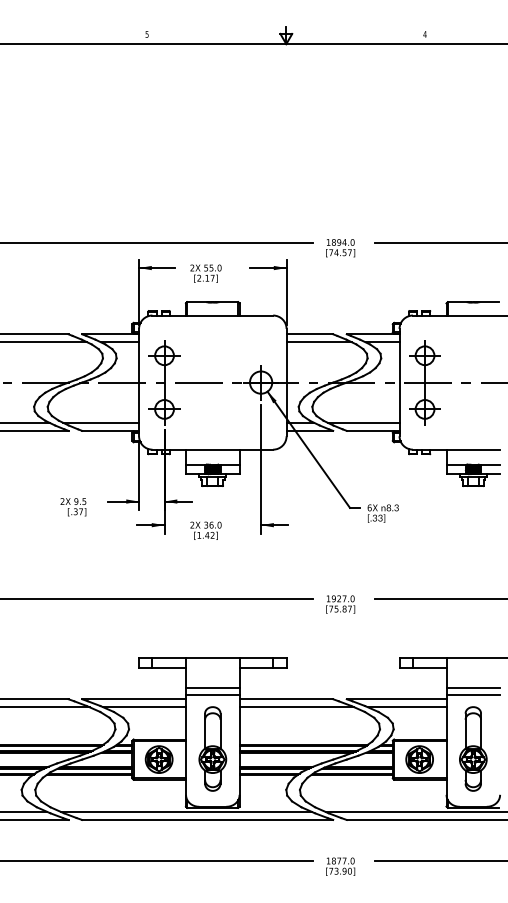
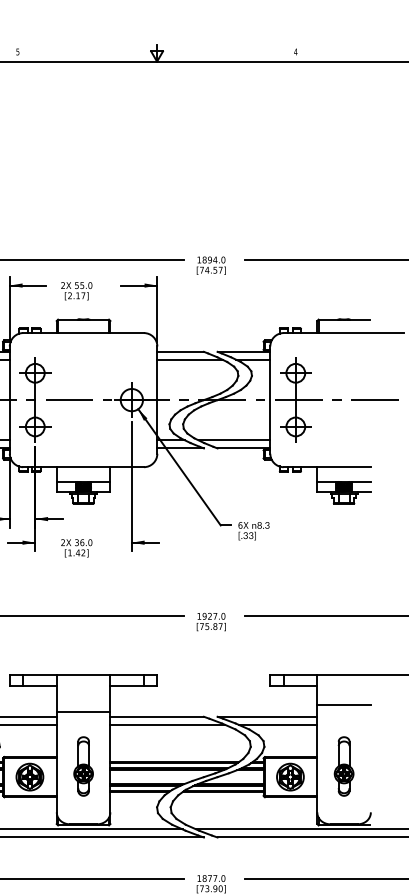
line: (212, 687) -> (83, 705), removed
line: (473, 694) -> (344, 712), removed
part: (212, 748) -> (83, 766), size x0.7
part: (473, 748) -> (344, 766), size x0.7

